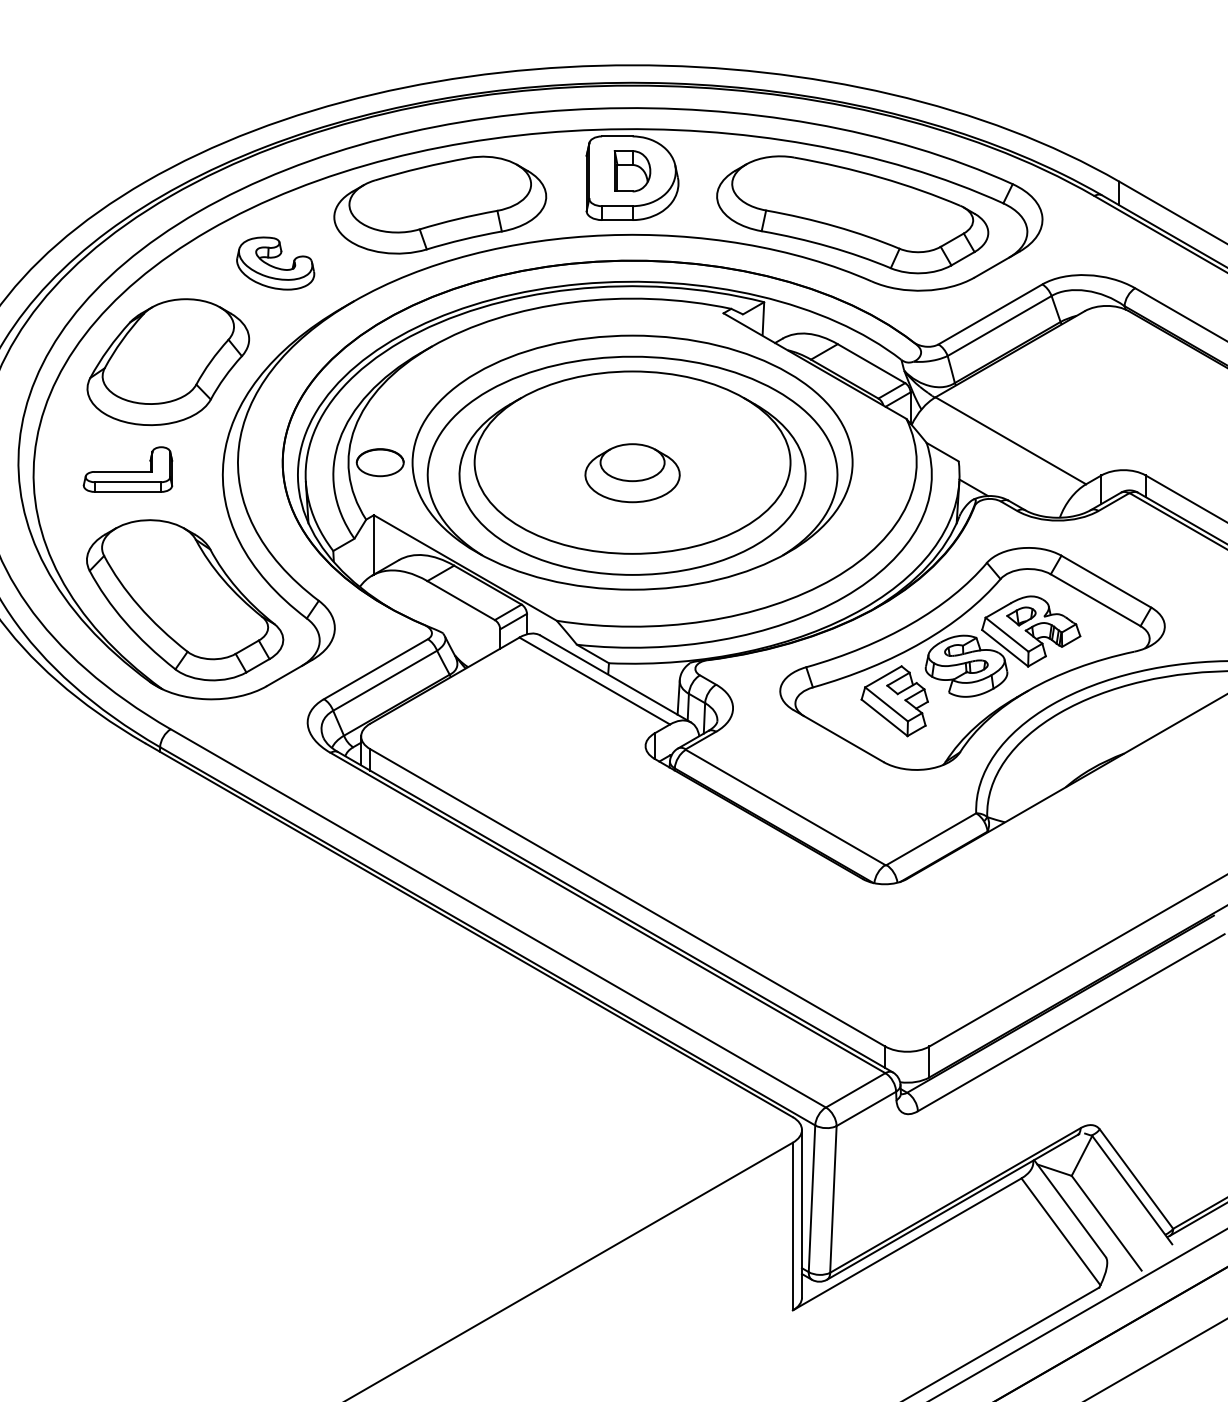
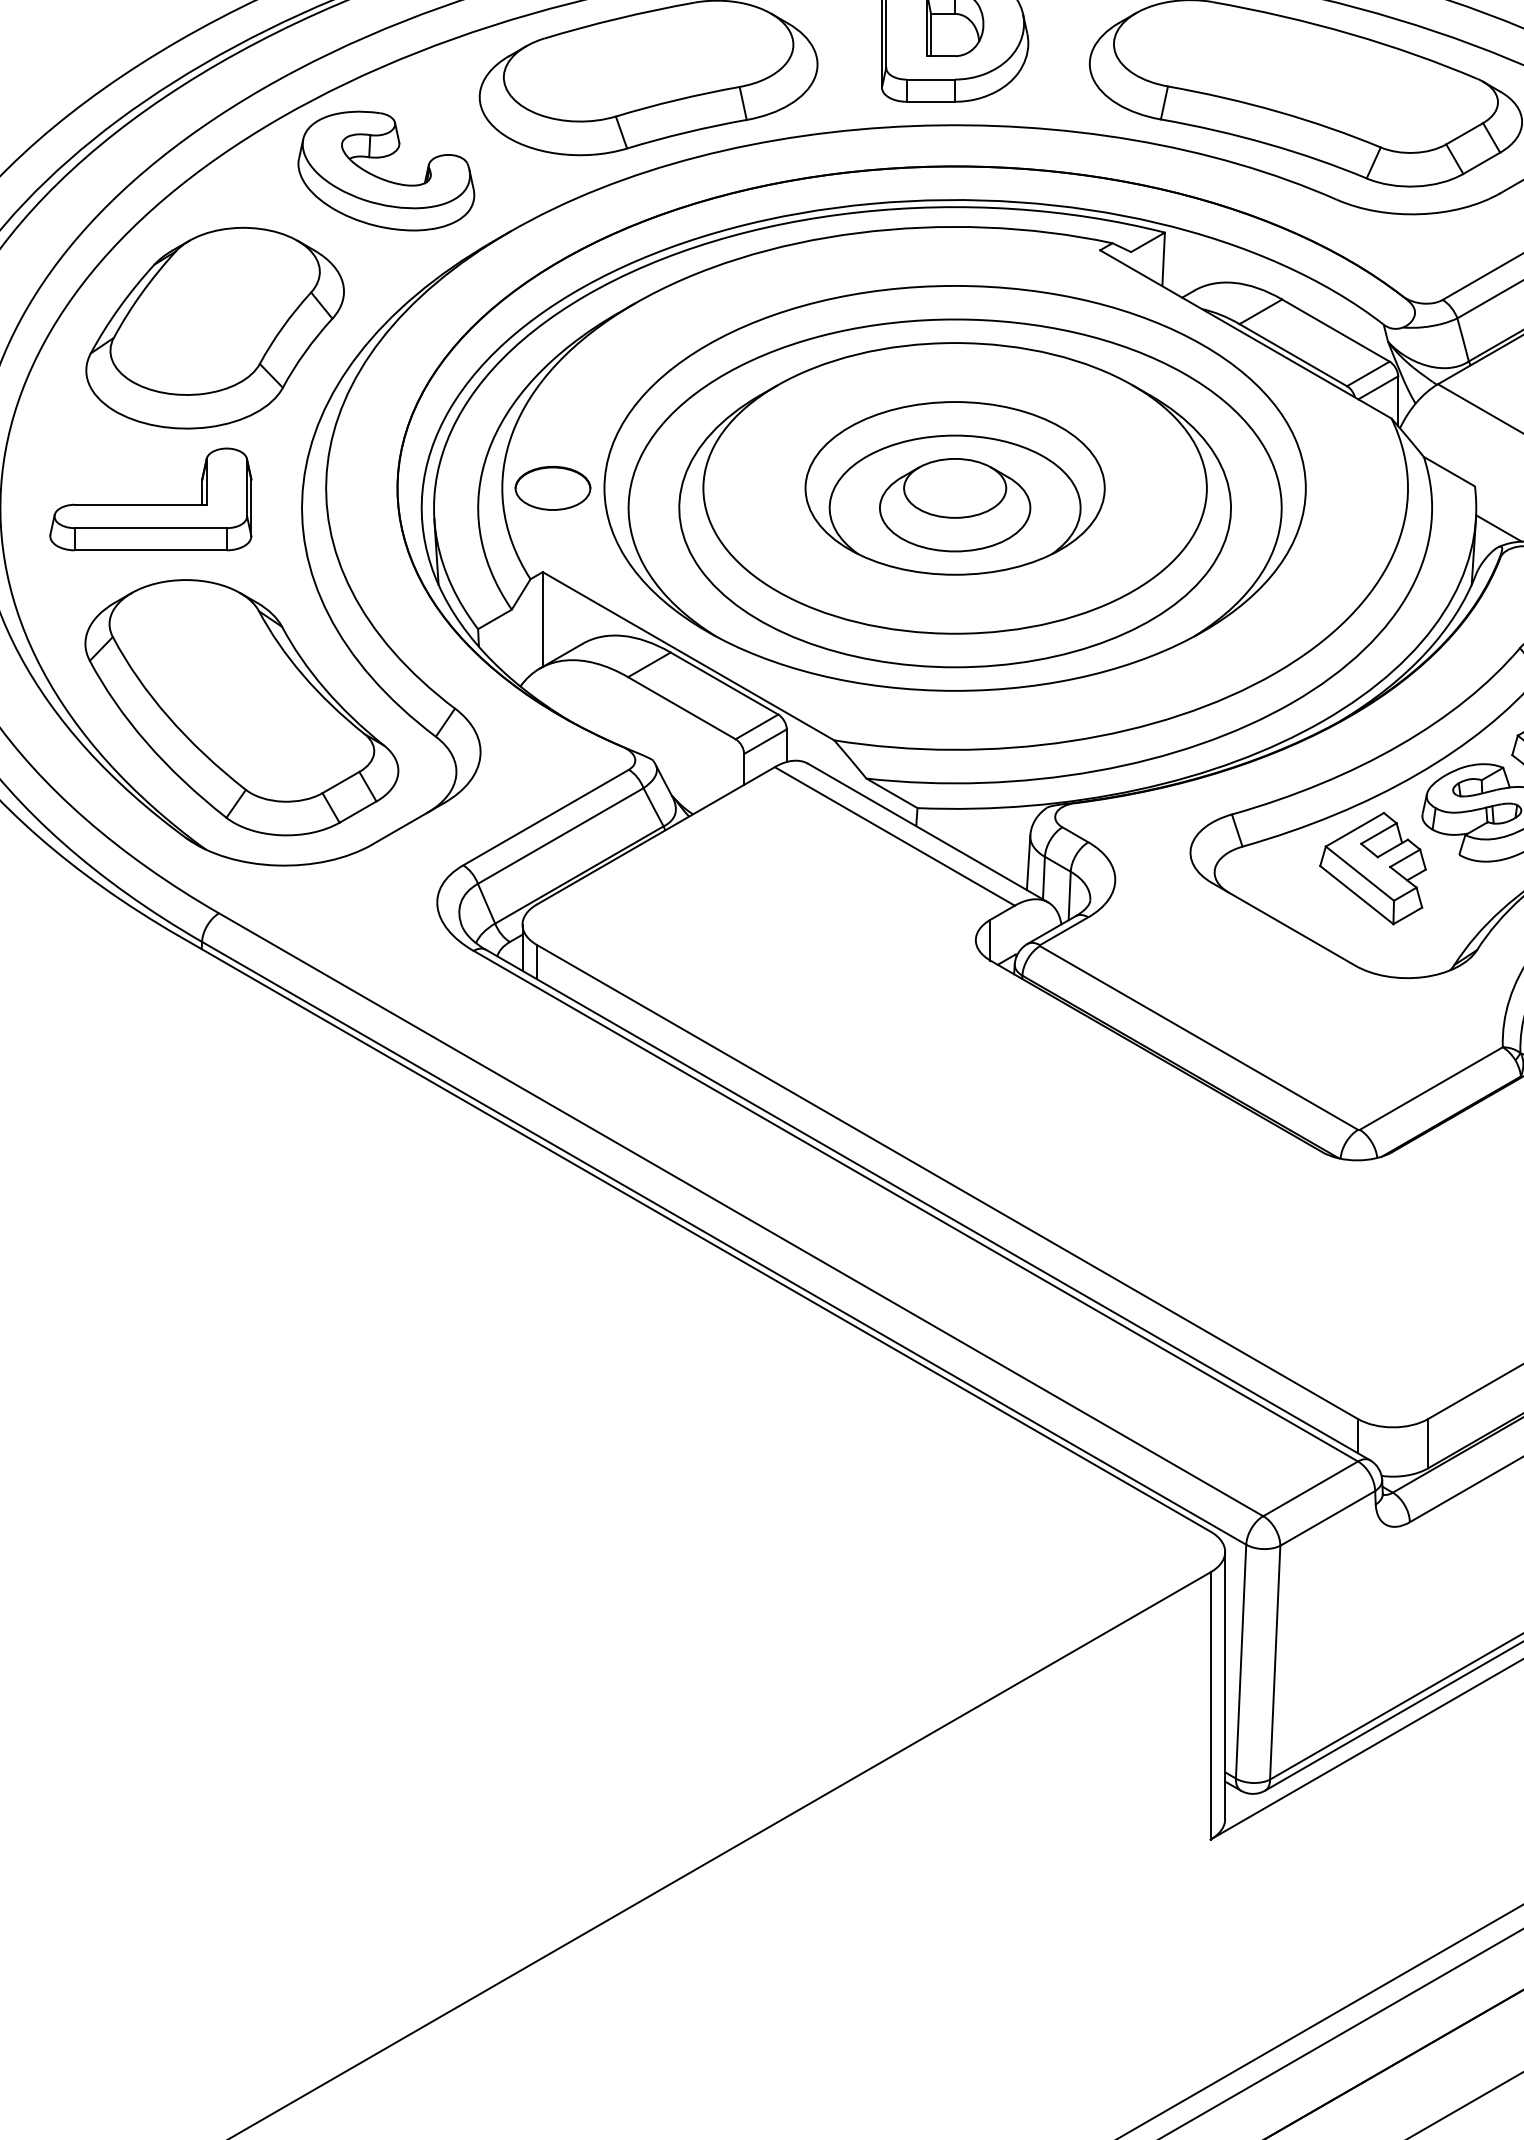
part: (275, 263) -> (385, 170), size x1.43
part: (632, 462) -> (954, 488), added
part: (127, 469) -> (150, 499), size x1.43

